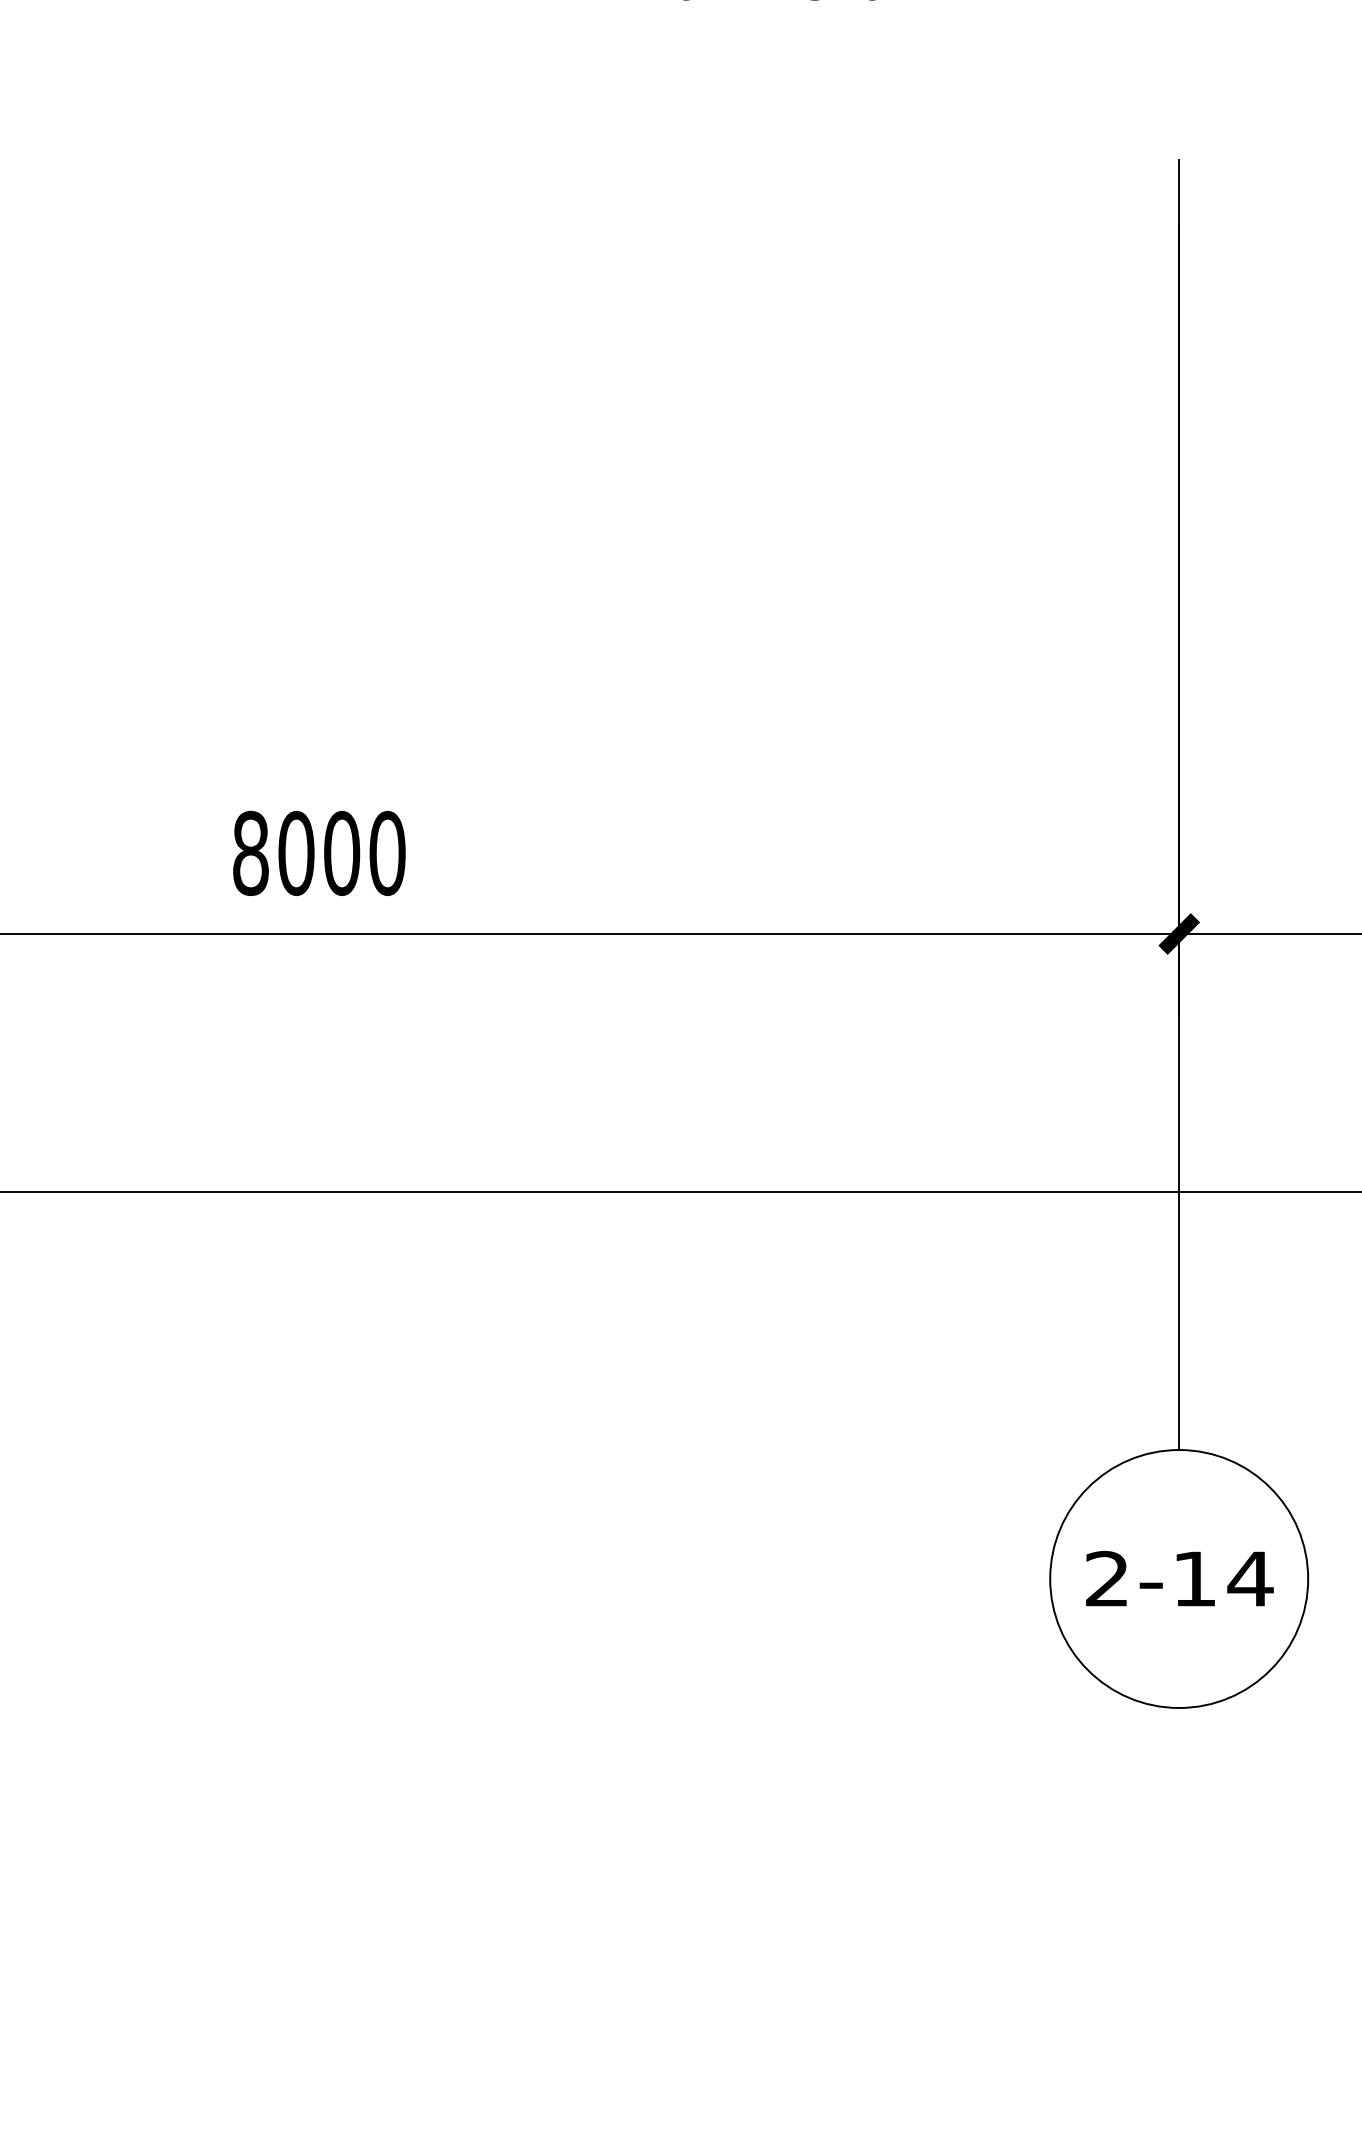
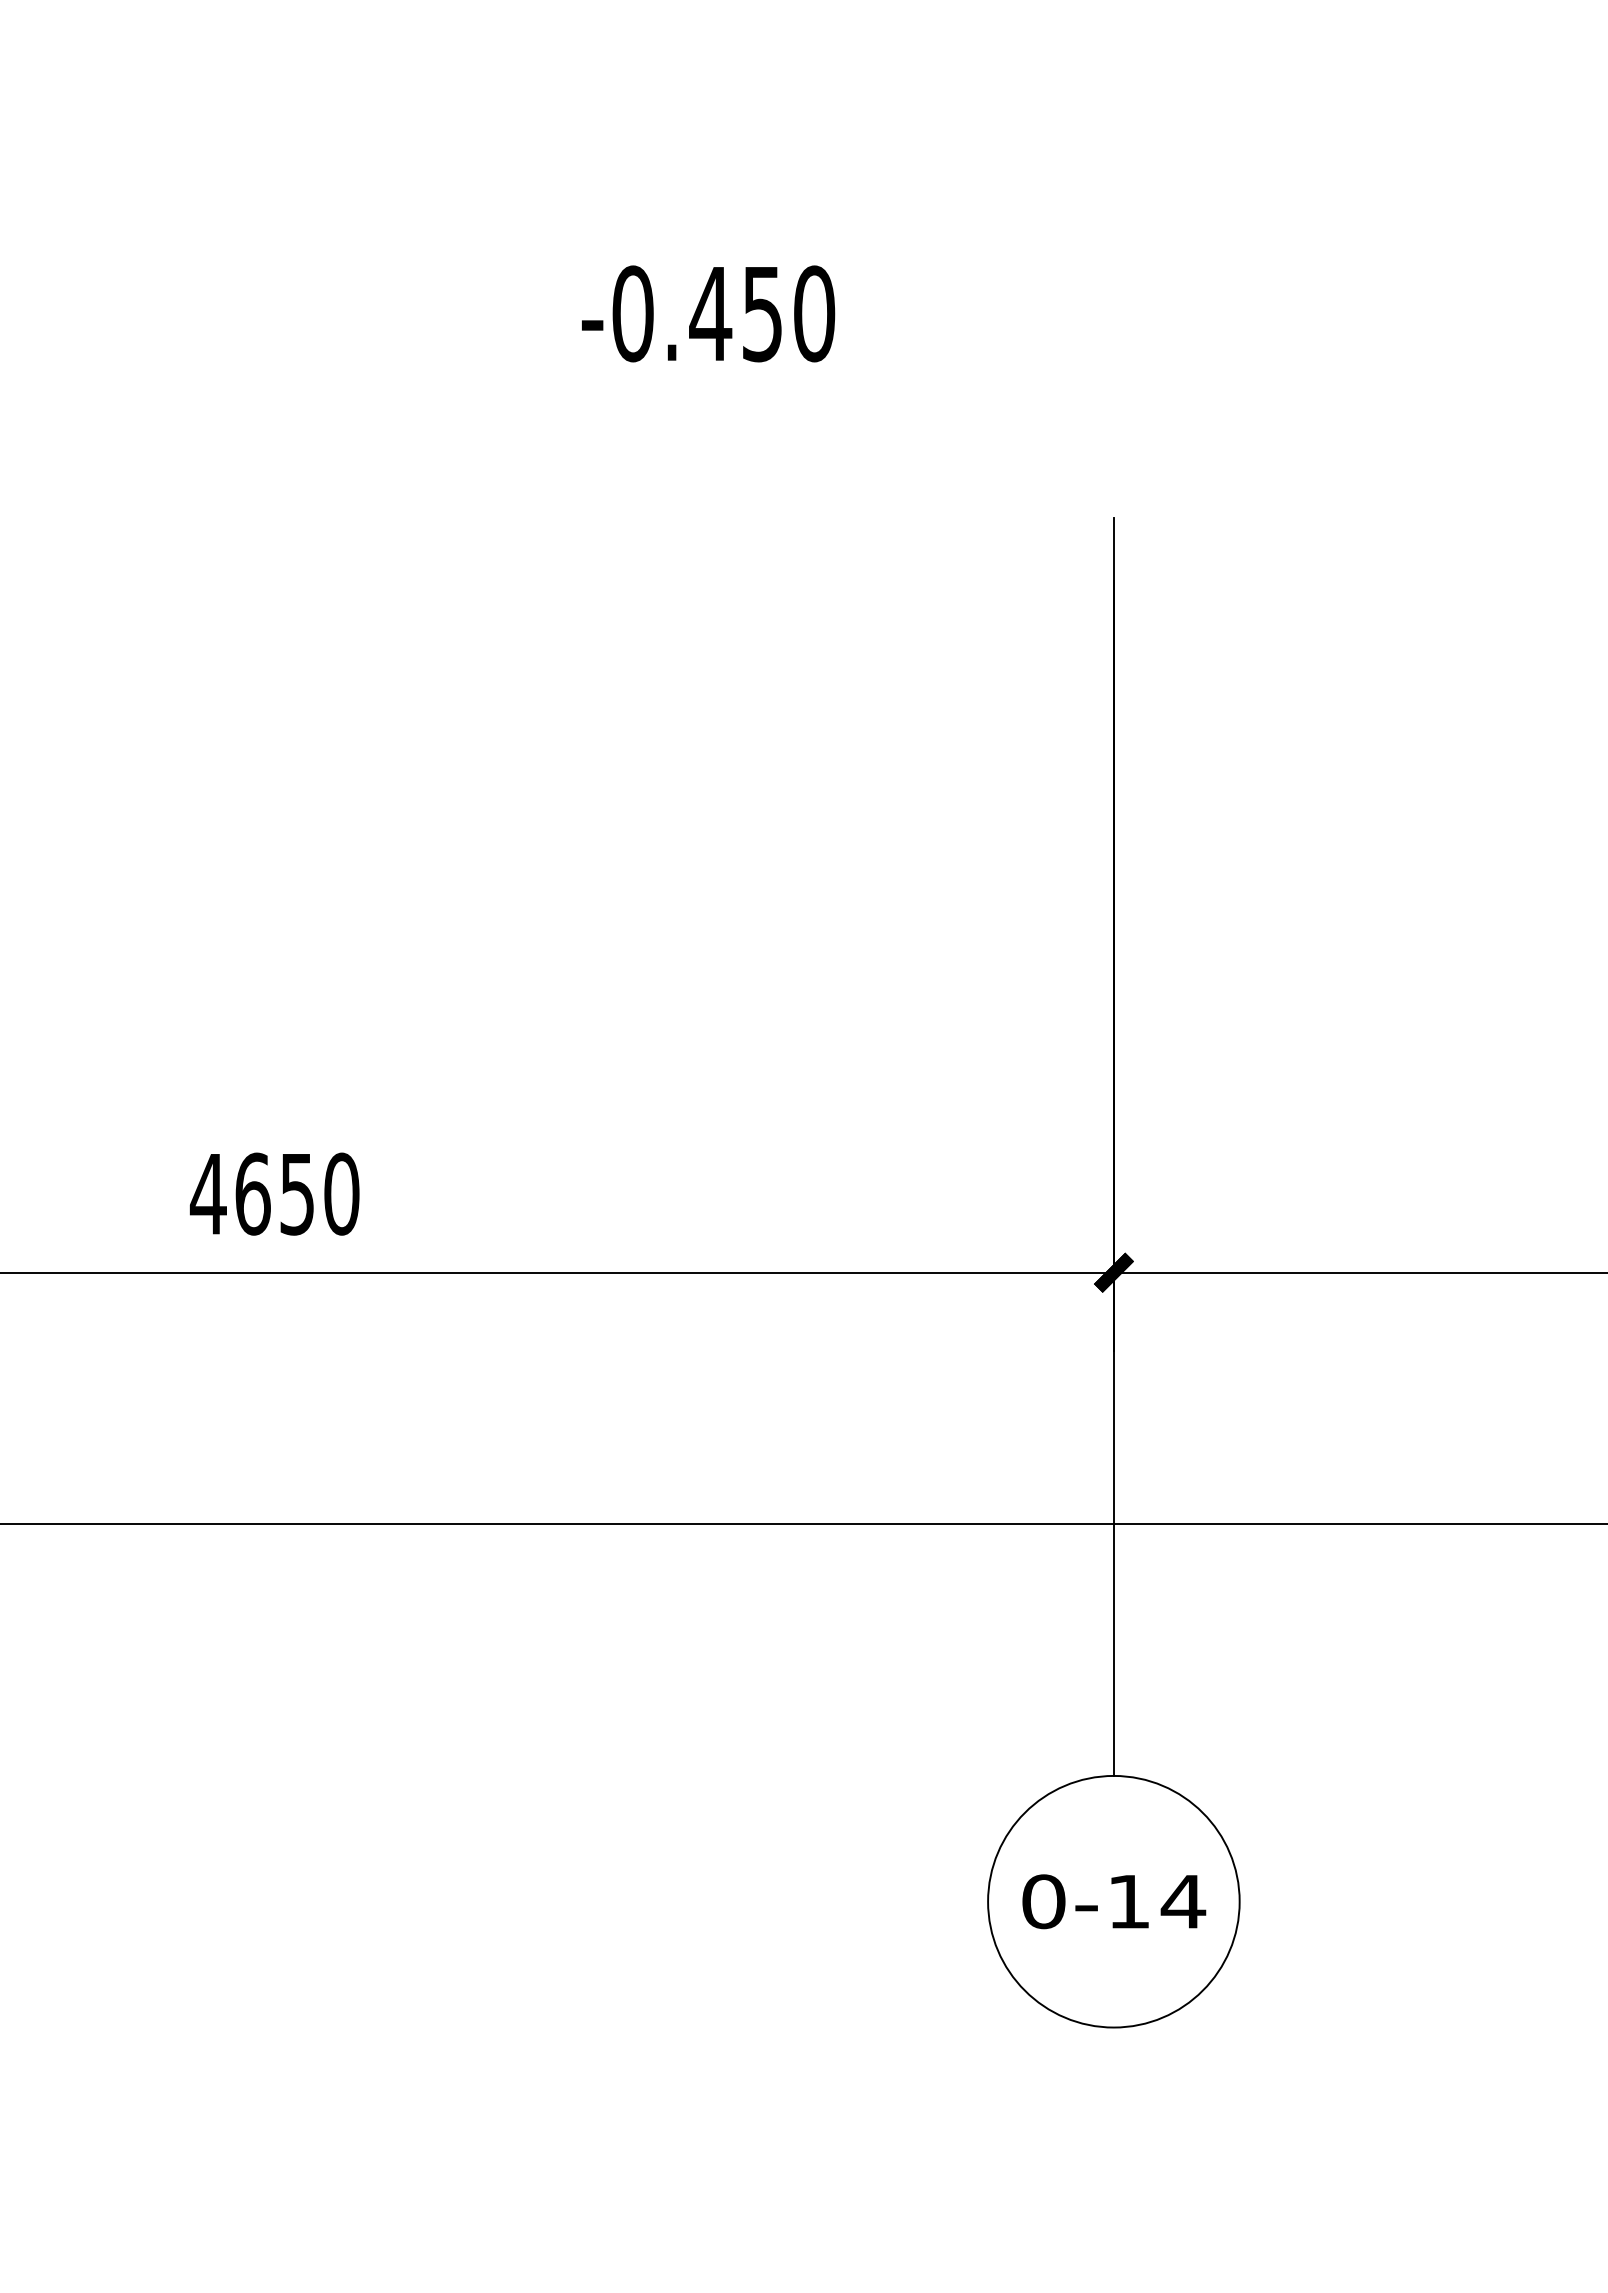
text: (295, 852) -> (252, 1193), 8000 -> 4650
text: (1107, 1578) -> (1043, 1901), 2-14 -> 0-14

